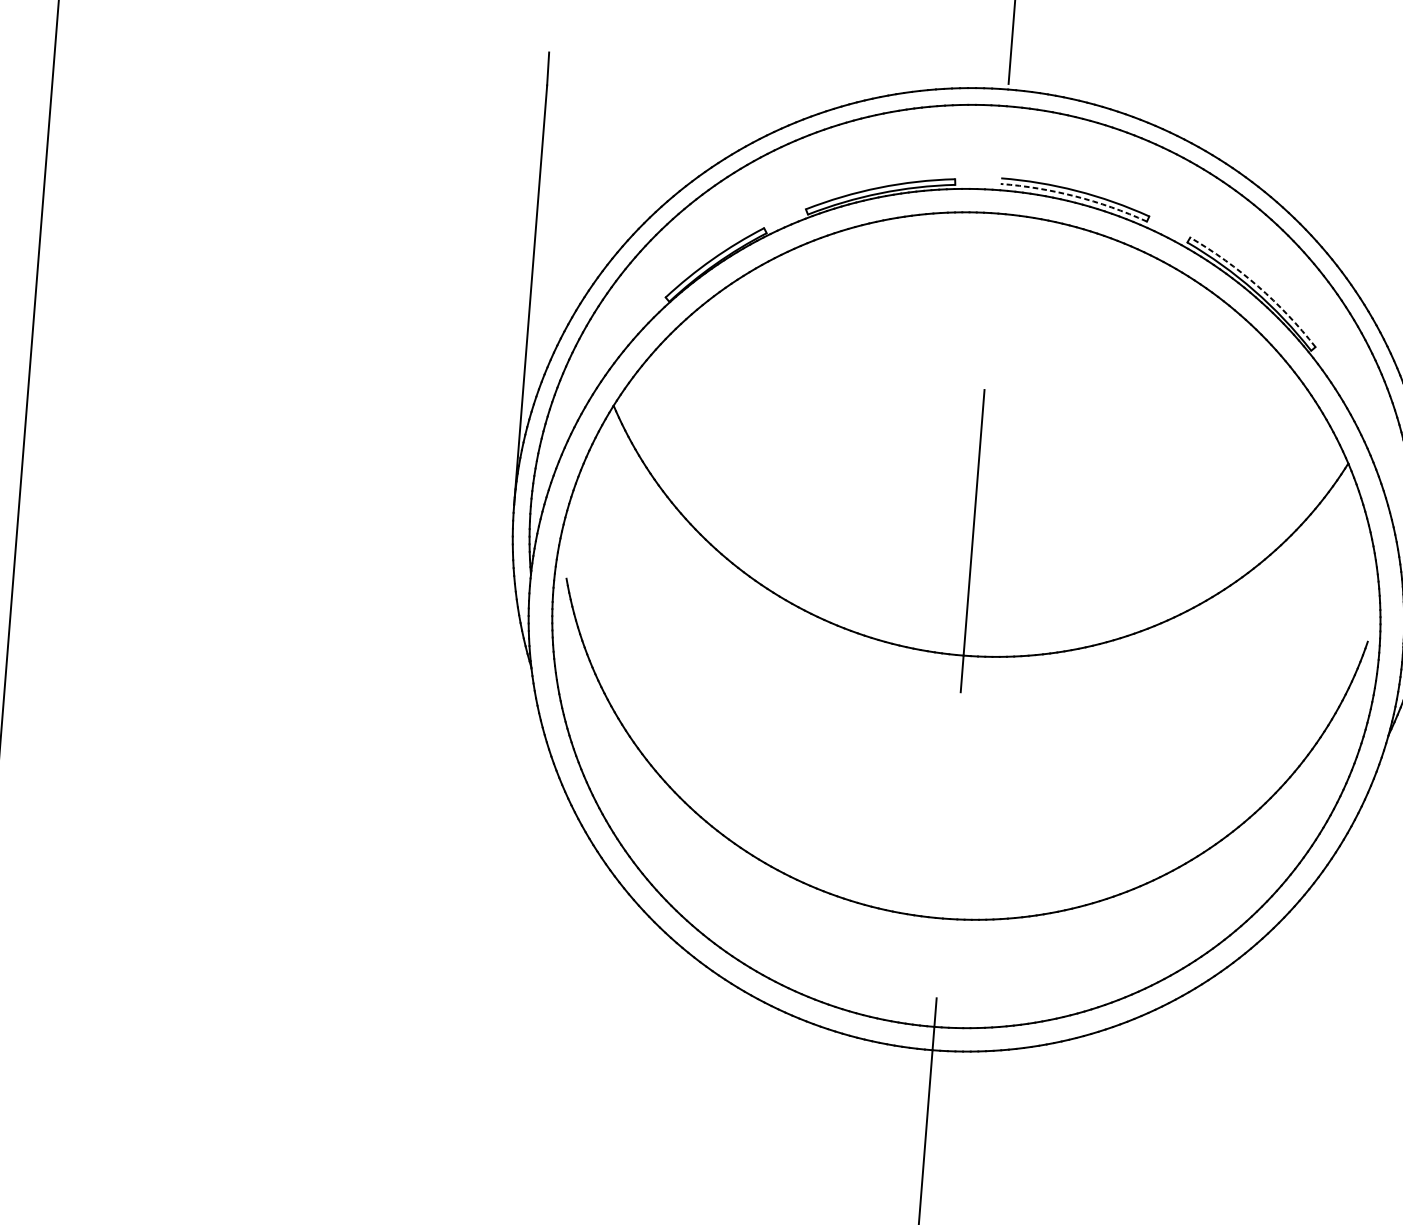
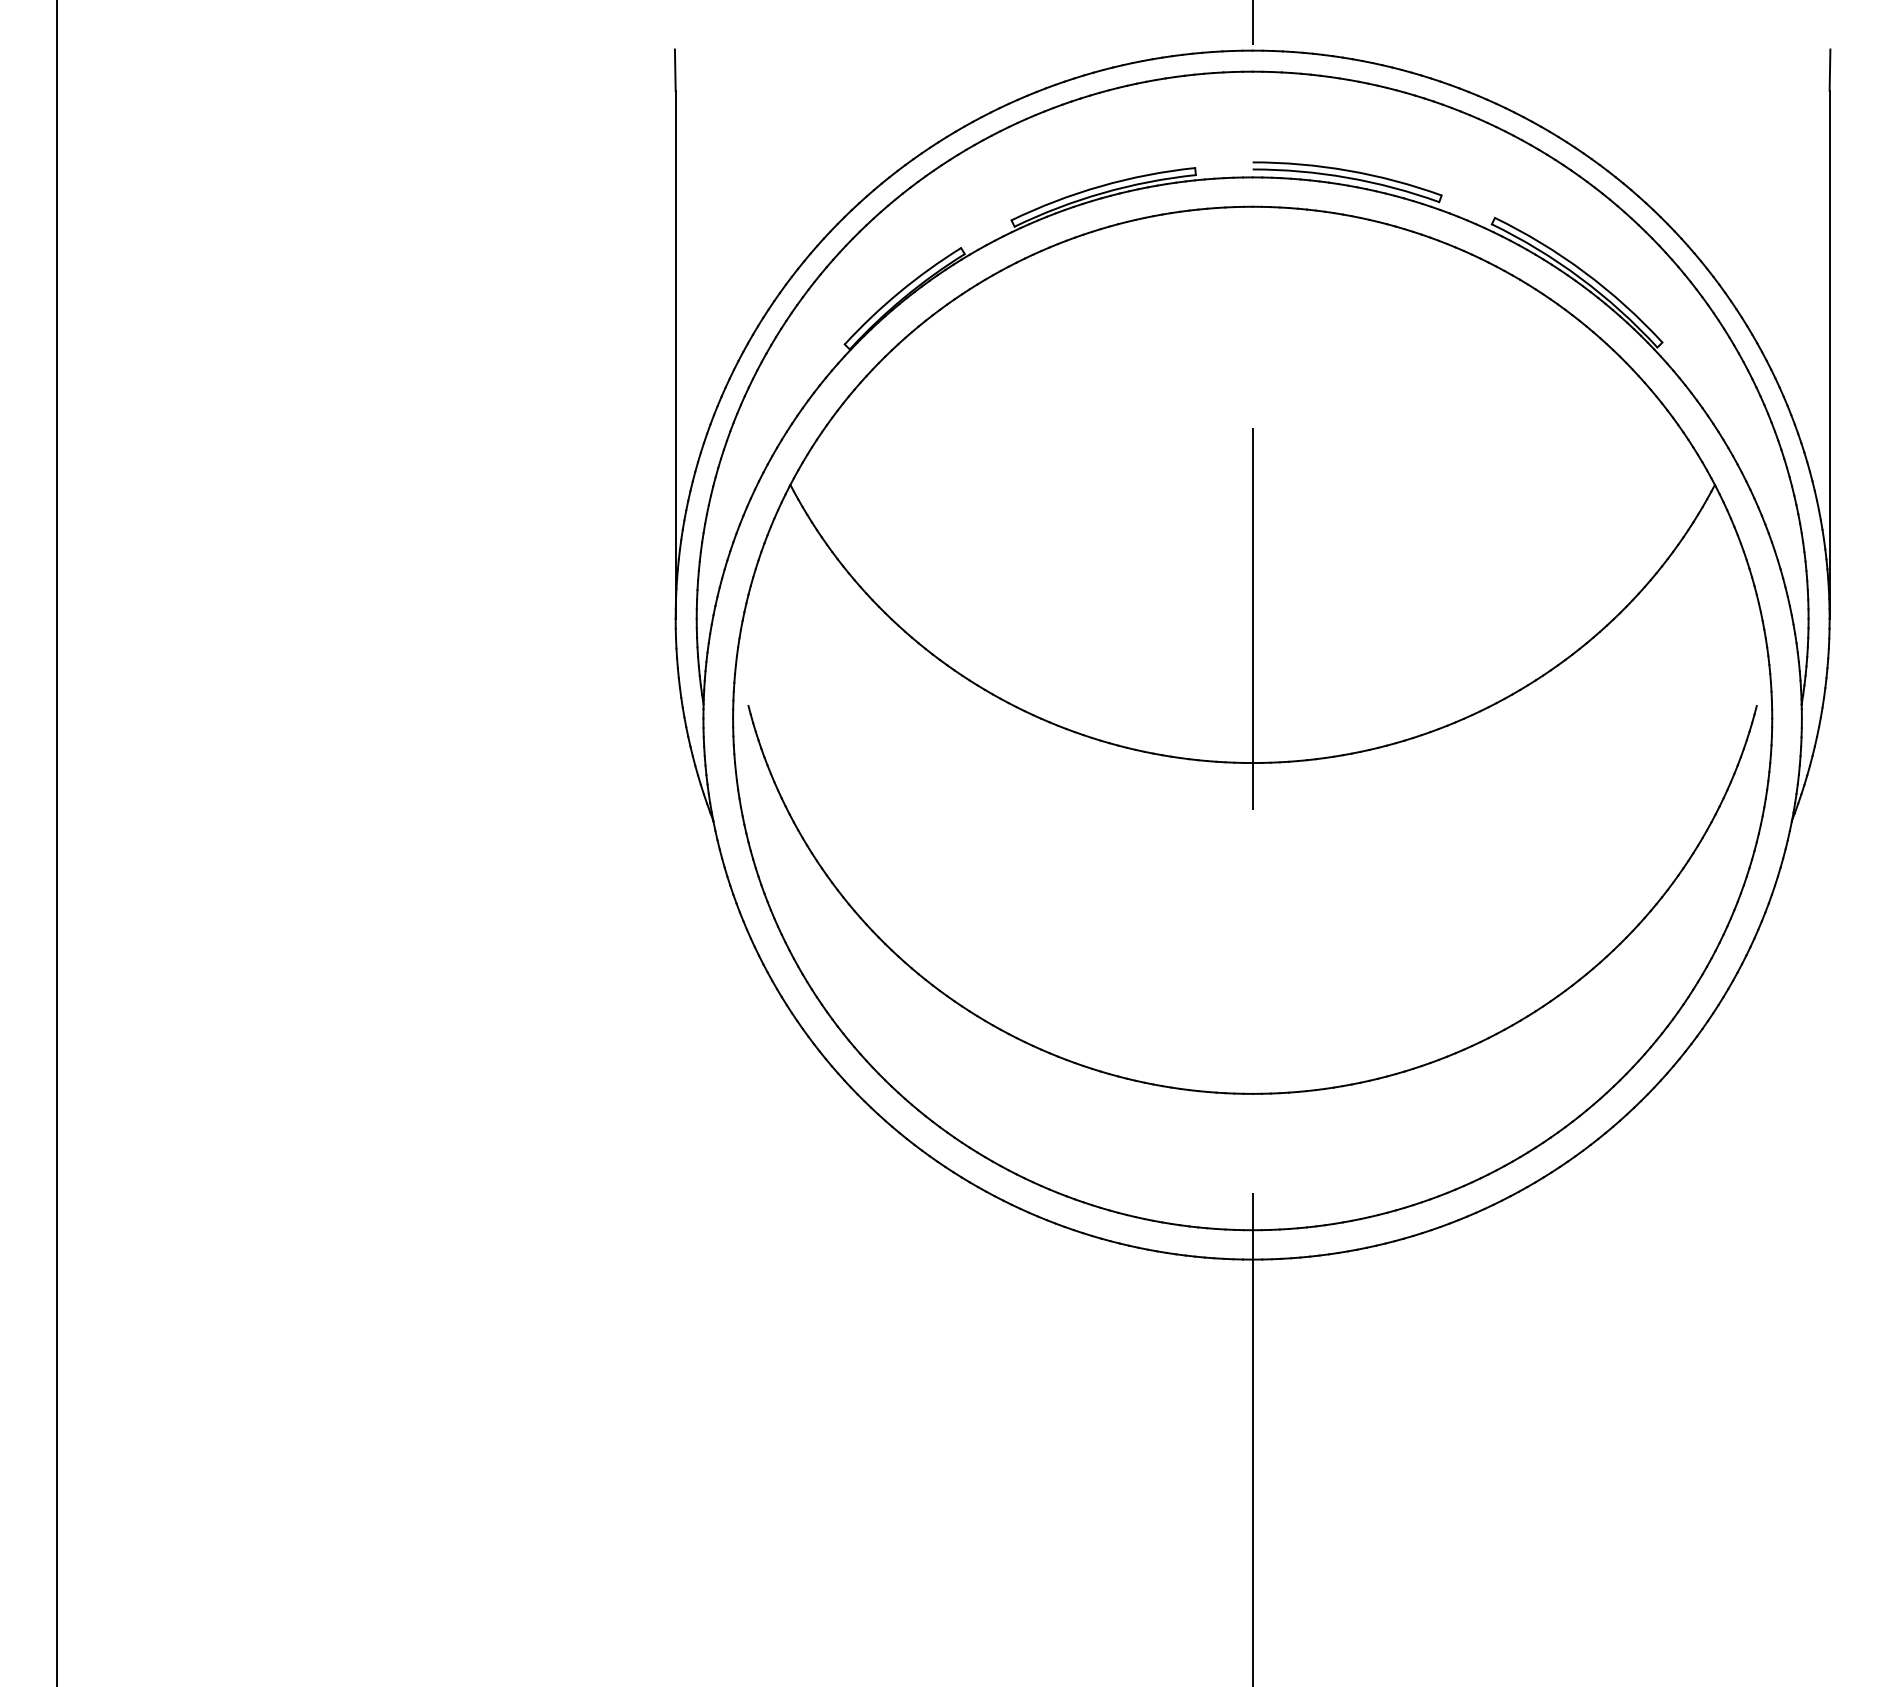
arc: (1075, 196) -> (1347, 177), dashed -> solid
arc: (1257, 286) -> (1584, 272), dashed -> solid

